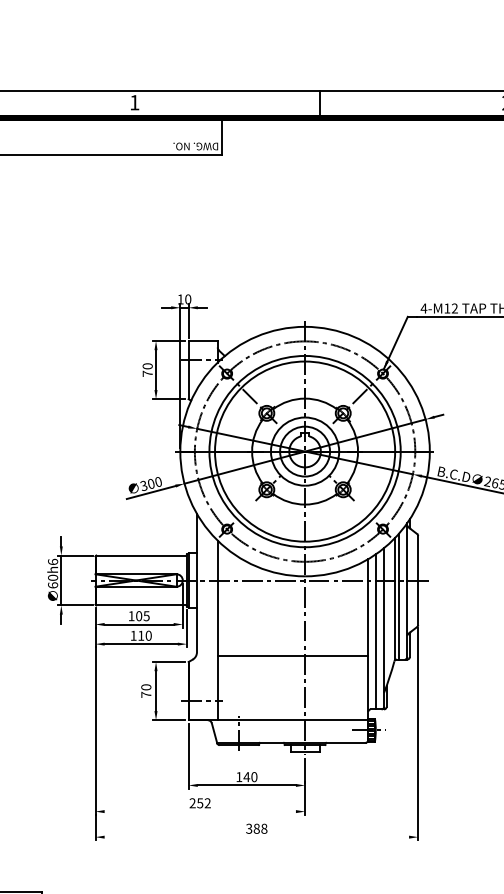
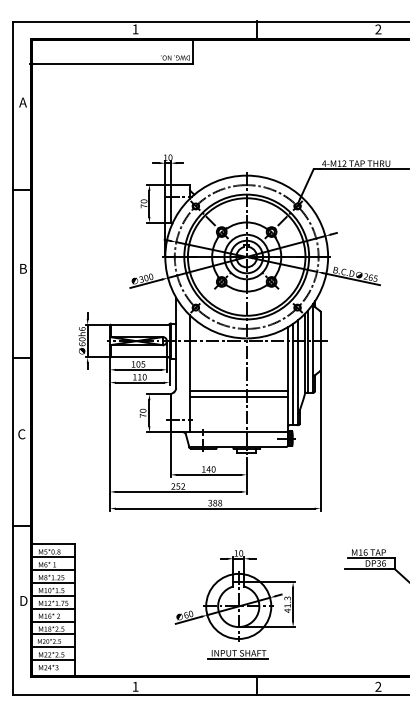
line: (292, 665) -> (238, 396), added
line: (199, 810) -> (177, 491), added
line: (255, 837) -> (214, 508), added

